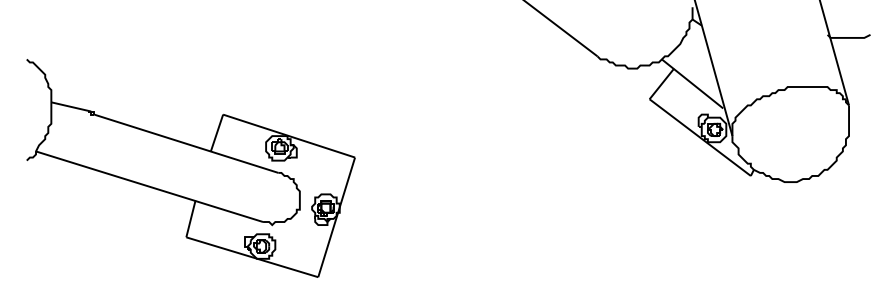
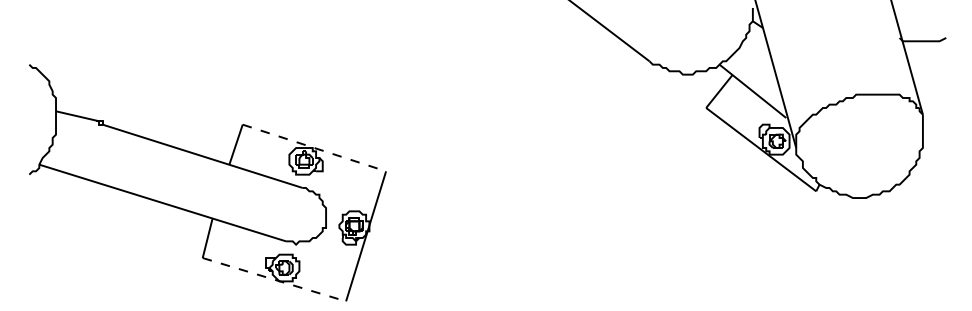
line: (289, 136) -> (314, 148), solid -> dashed
line: (252, 257) -> (274, 279), solid -> dashed

